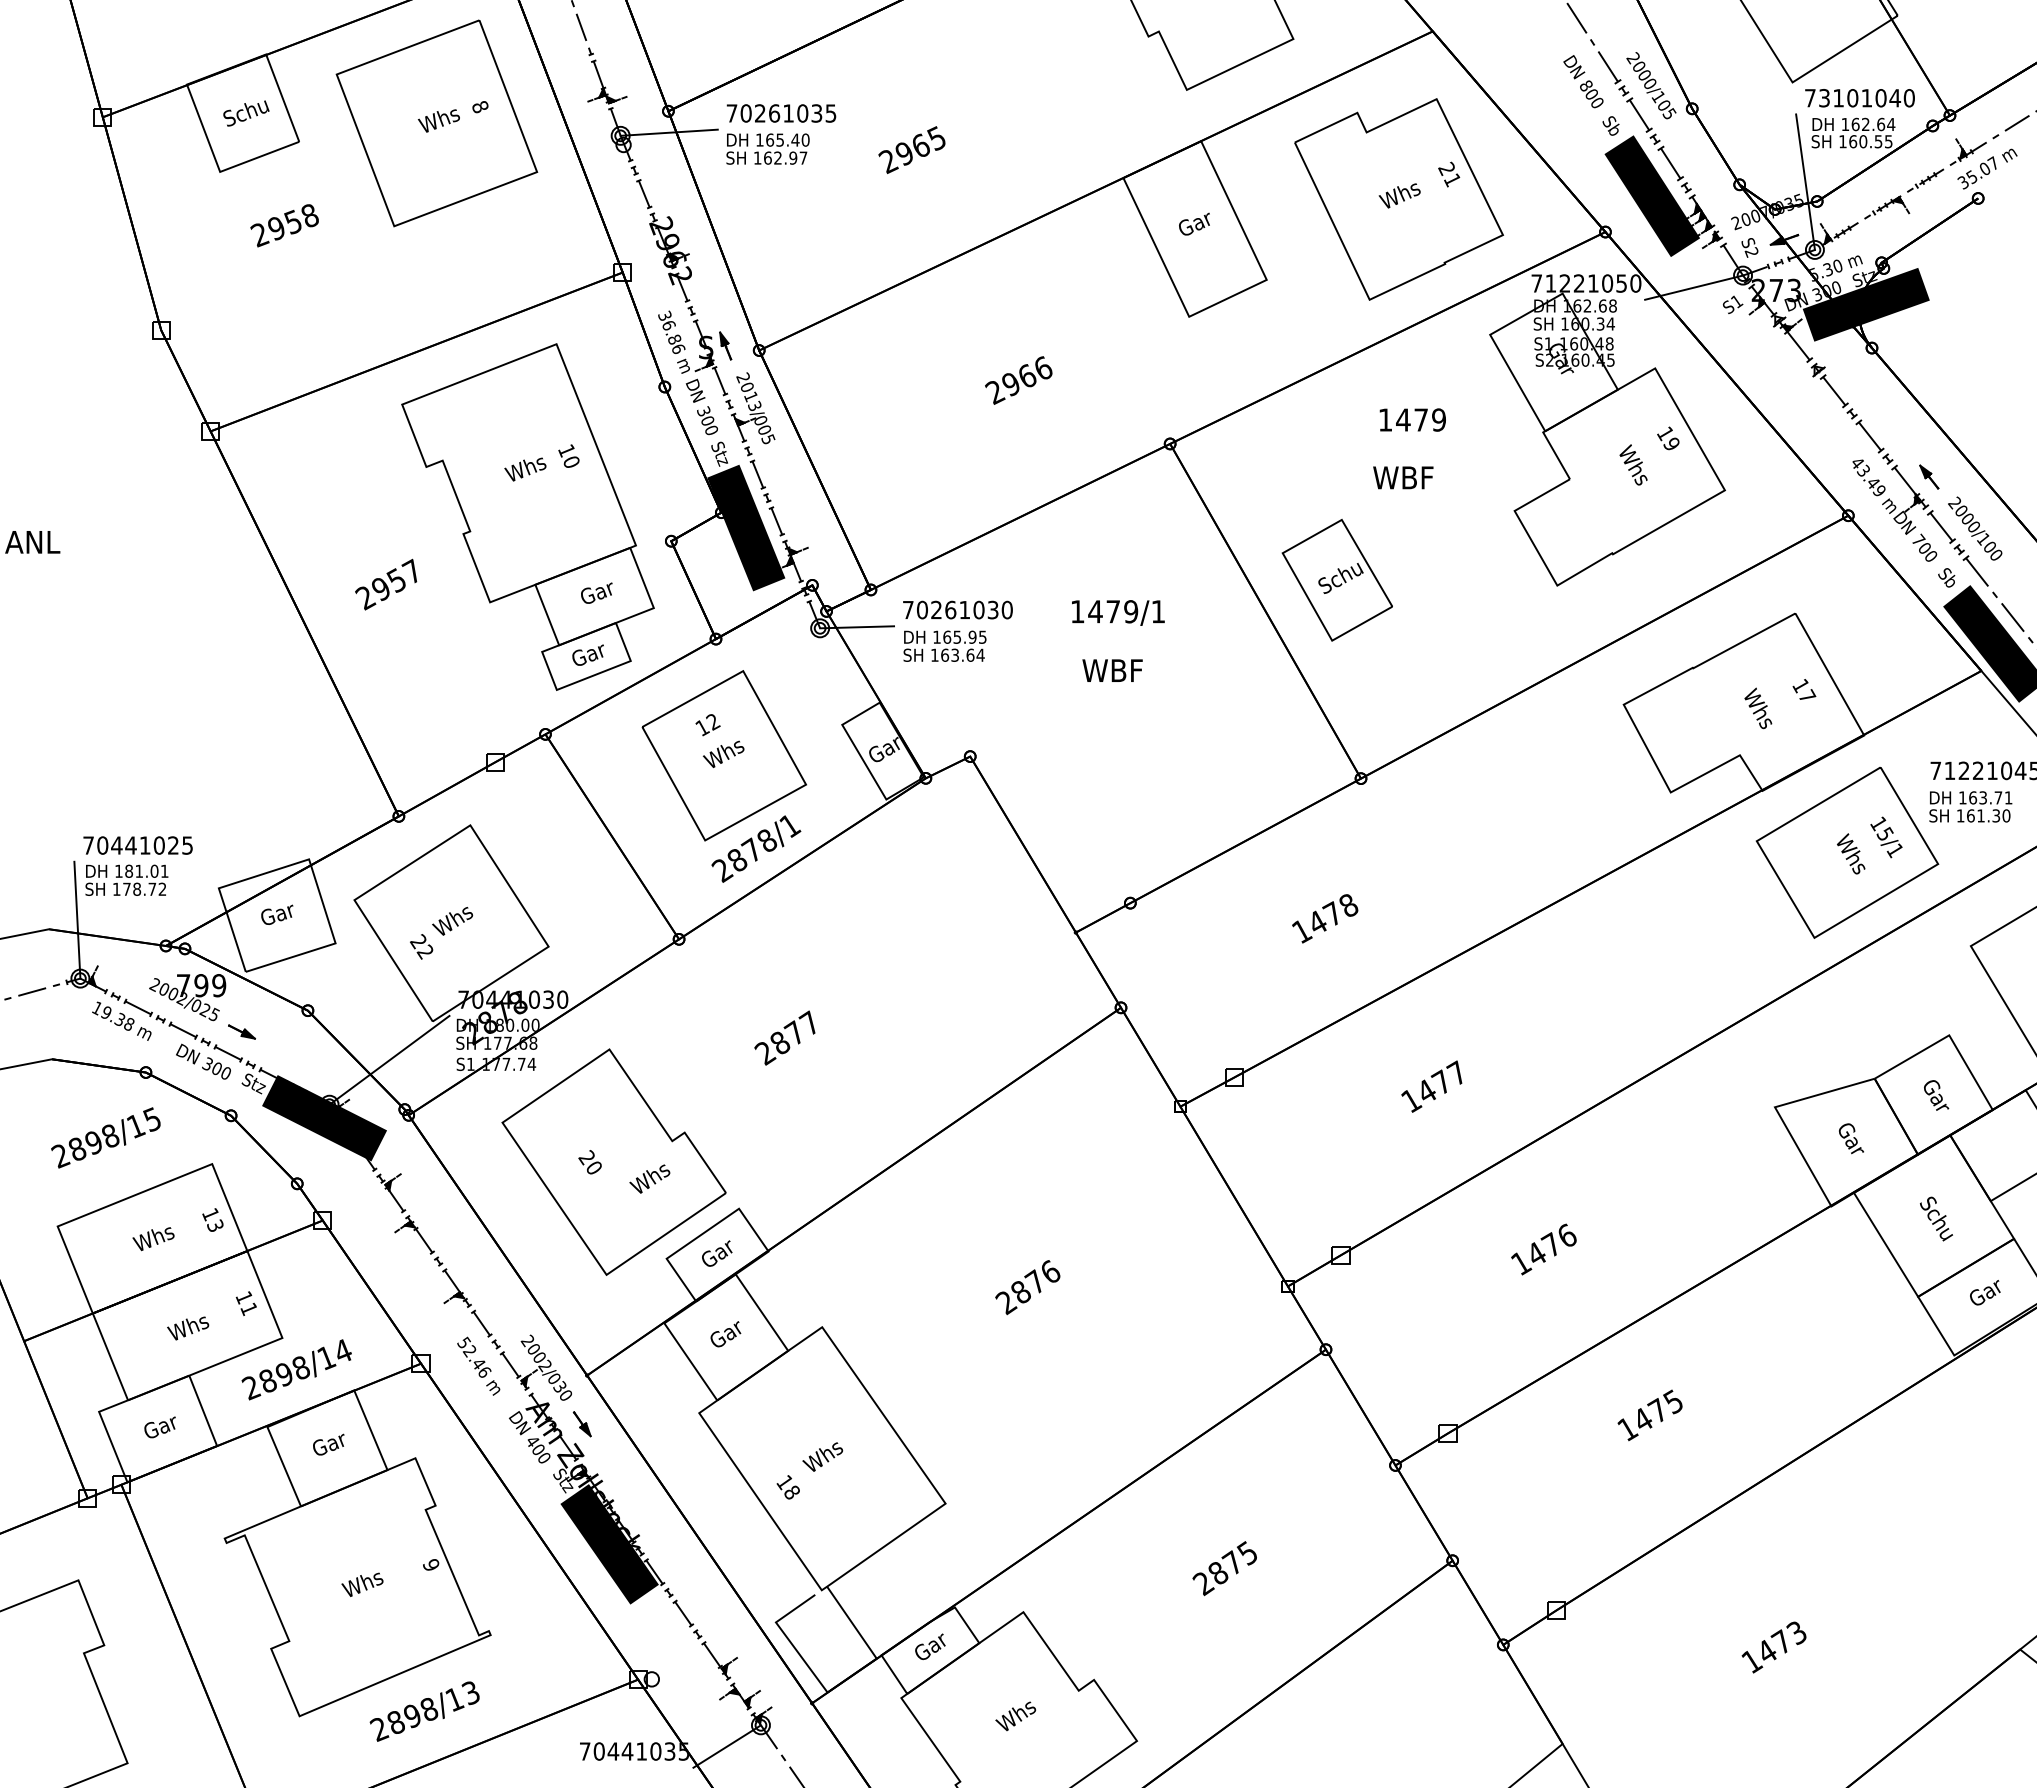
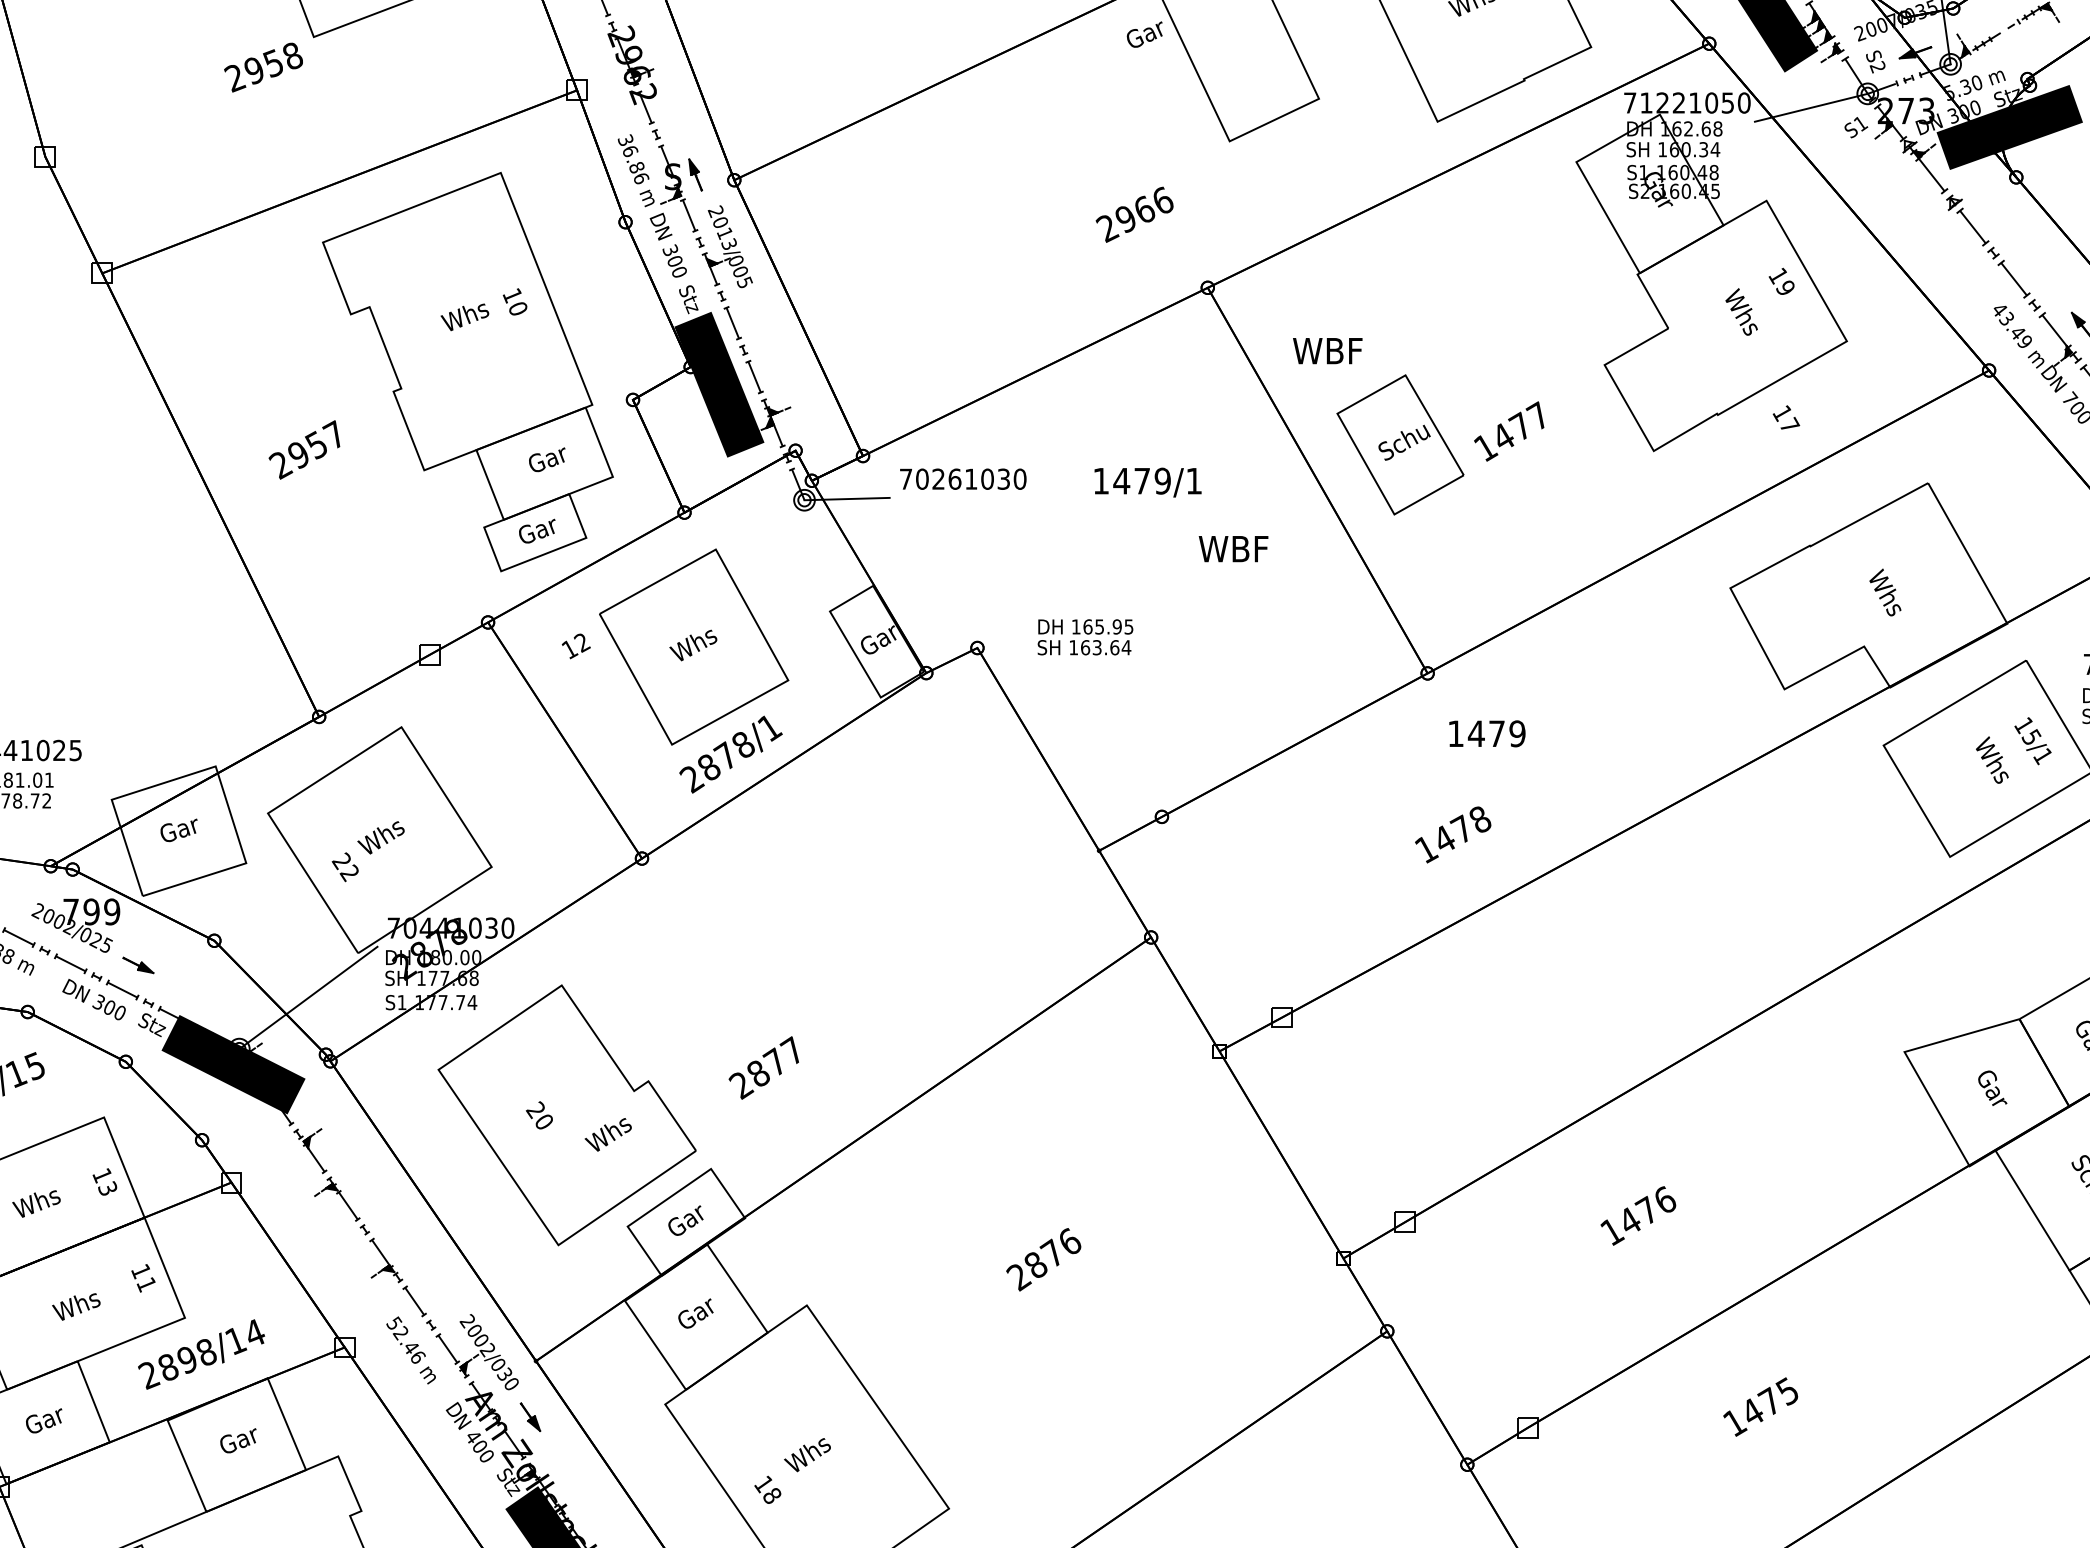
text: (1194, 223) -> (1144, 33), moved
text: (284, 225) -> (263, 67), moved
text: (1018, 380) -> (1134, 214), moved
text: (1412, 419) -> (1486, 733), moved
text: (1403, 477) -> (1327, 350), moved
text: (944, 645) -> (1084, 636), moved
text: (1112, 670) -> (1233, 548), moved
text: (1804, 689) -> (1786, 417), moved
text: (707, 725) -> (575, 646), moved
text: (1325, 918) -> (1453, 834), moved
text: (784, 1037) -> (763, 1067), moved
text: (1431, 1086) -> (1508, 431), moved

